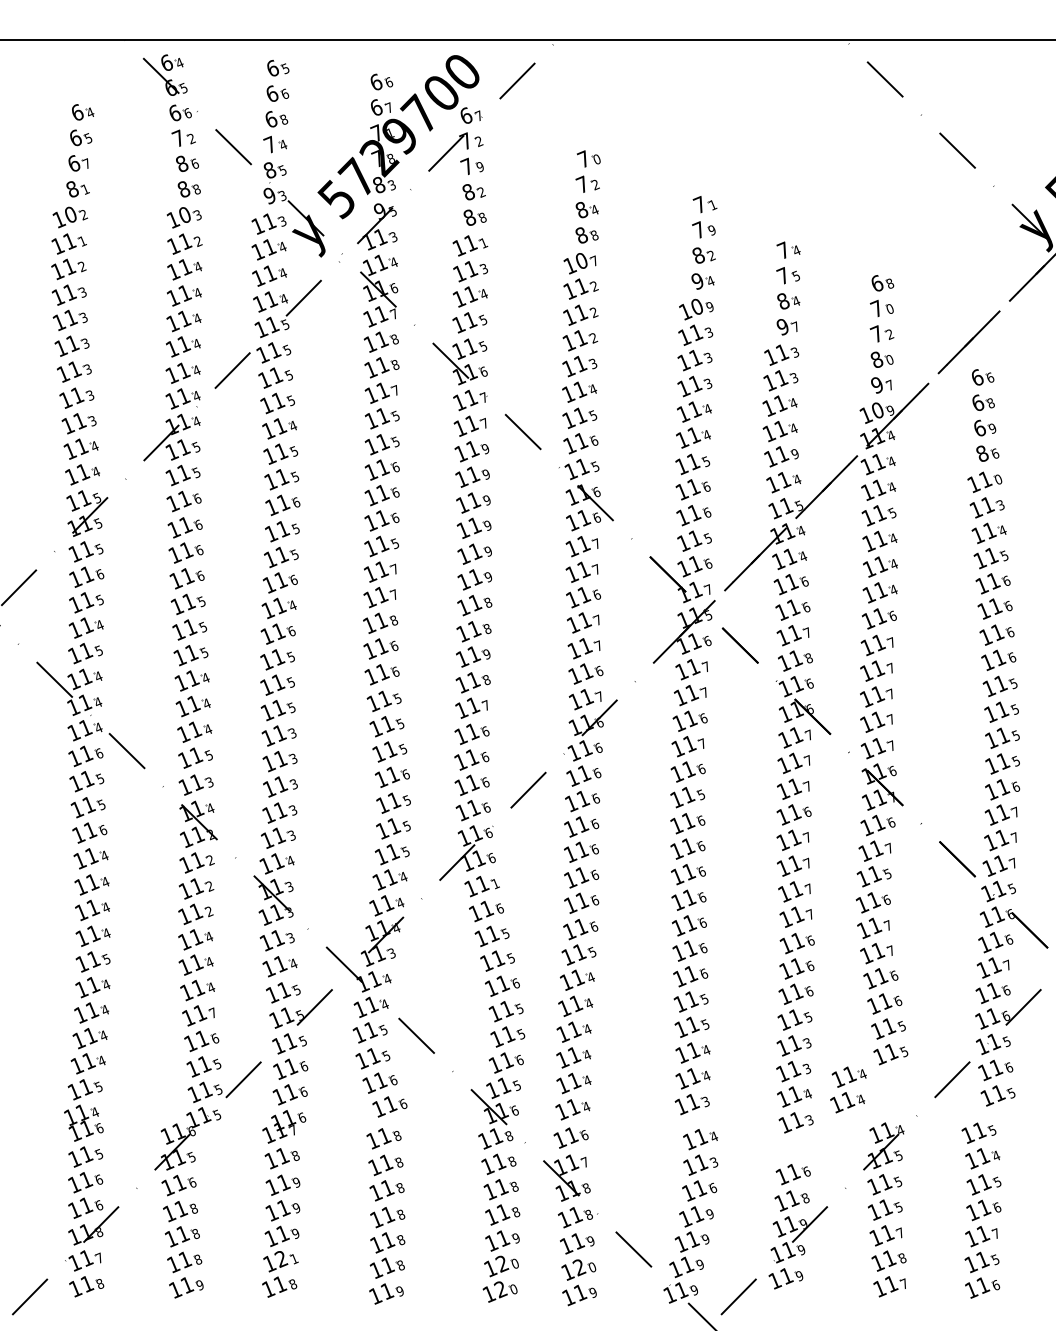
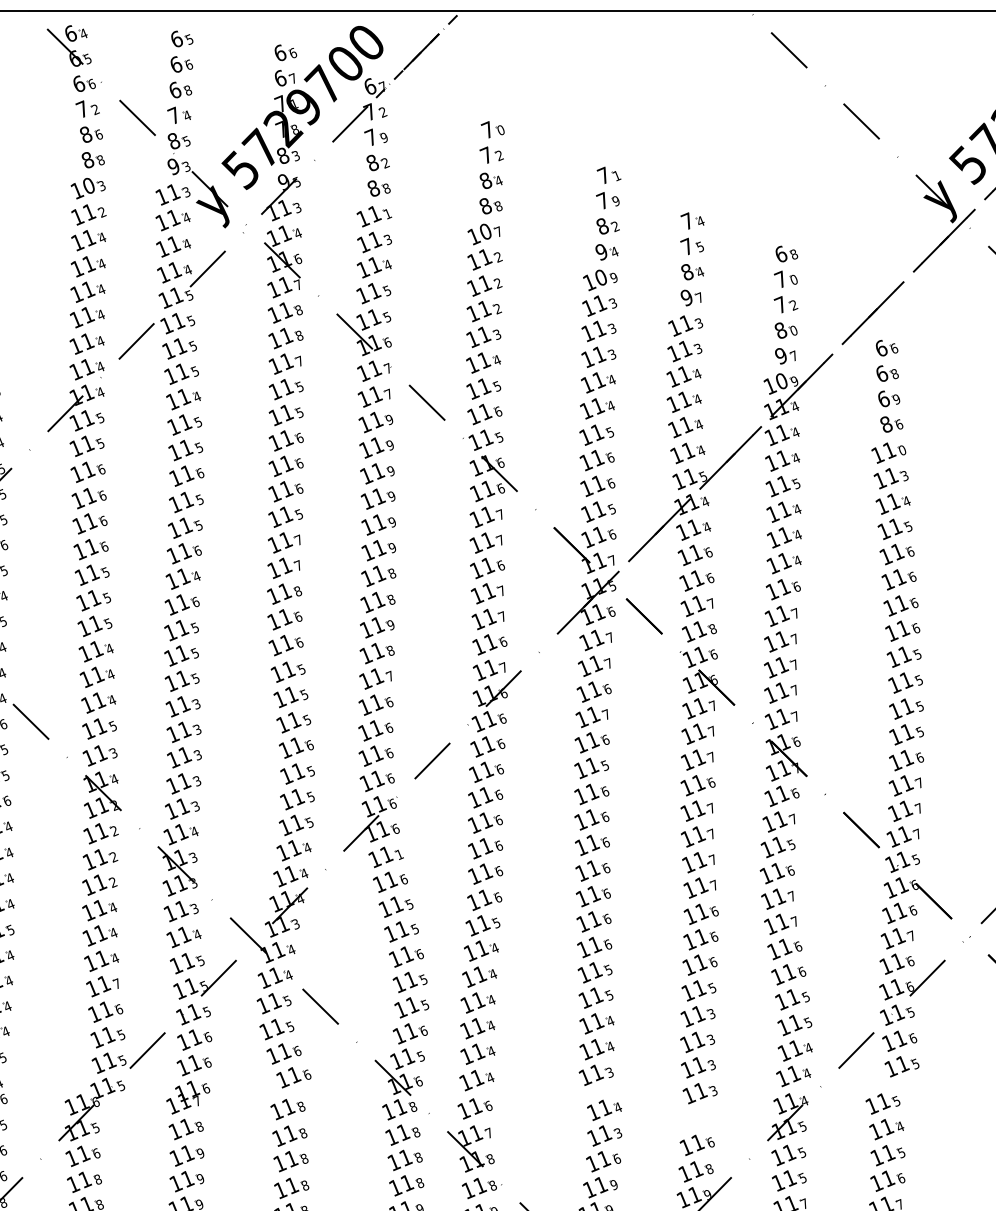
line: (514, 83) -> (418, 54), added
text: (795, 453) -> (699, 424), 9 -> 4
part: (848, 1089) -> (794, 1063), moved
text: (807, 1094) -> (711, 1065), 4 -> 3

